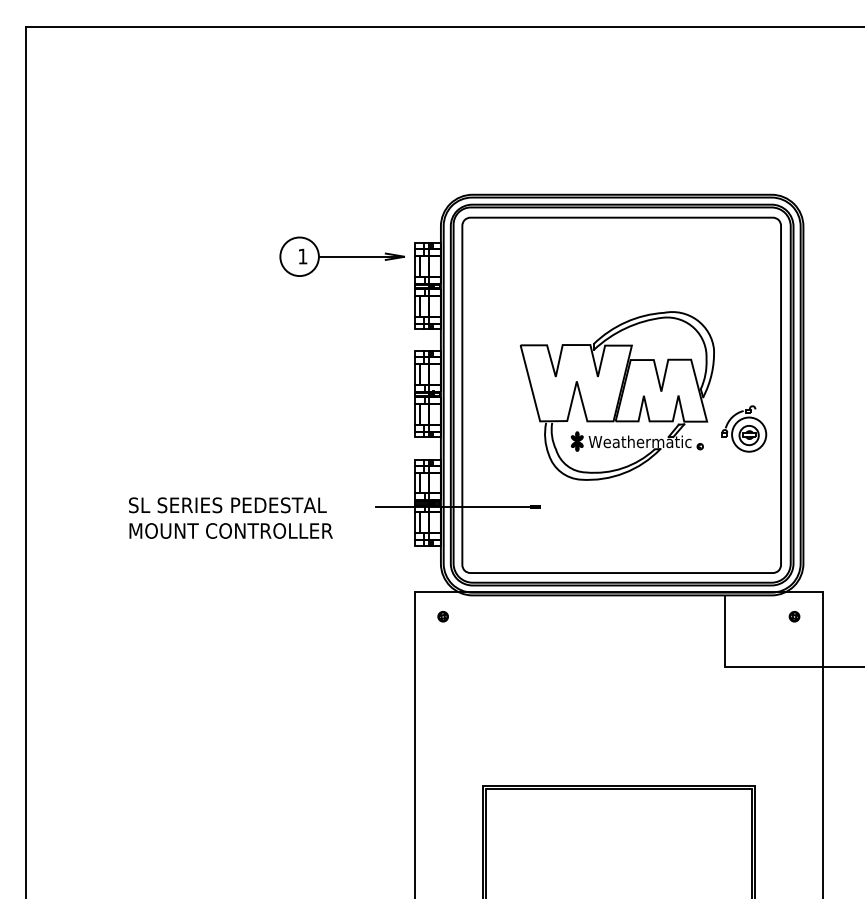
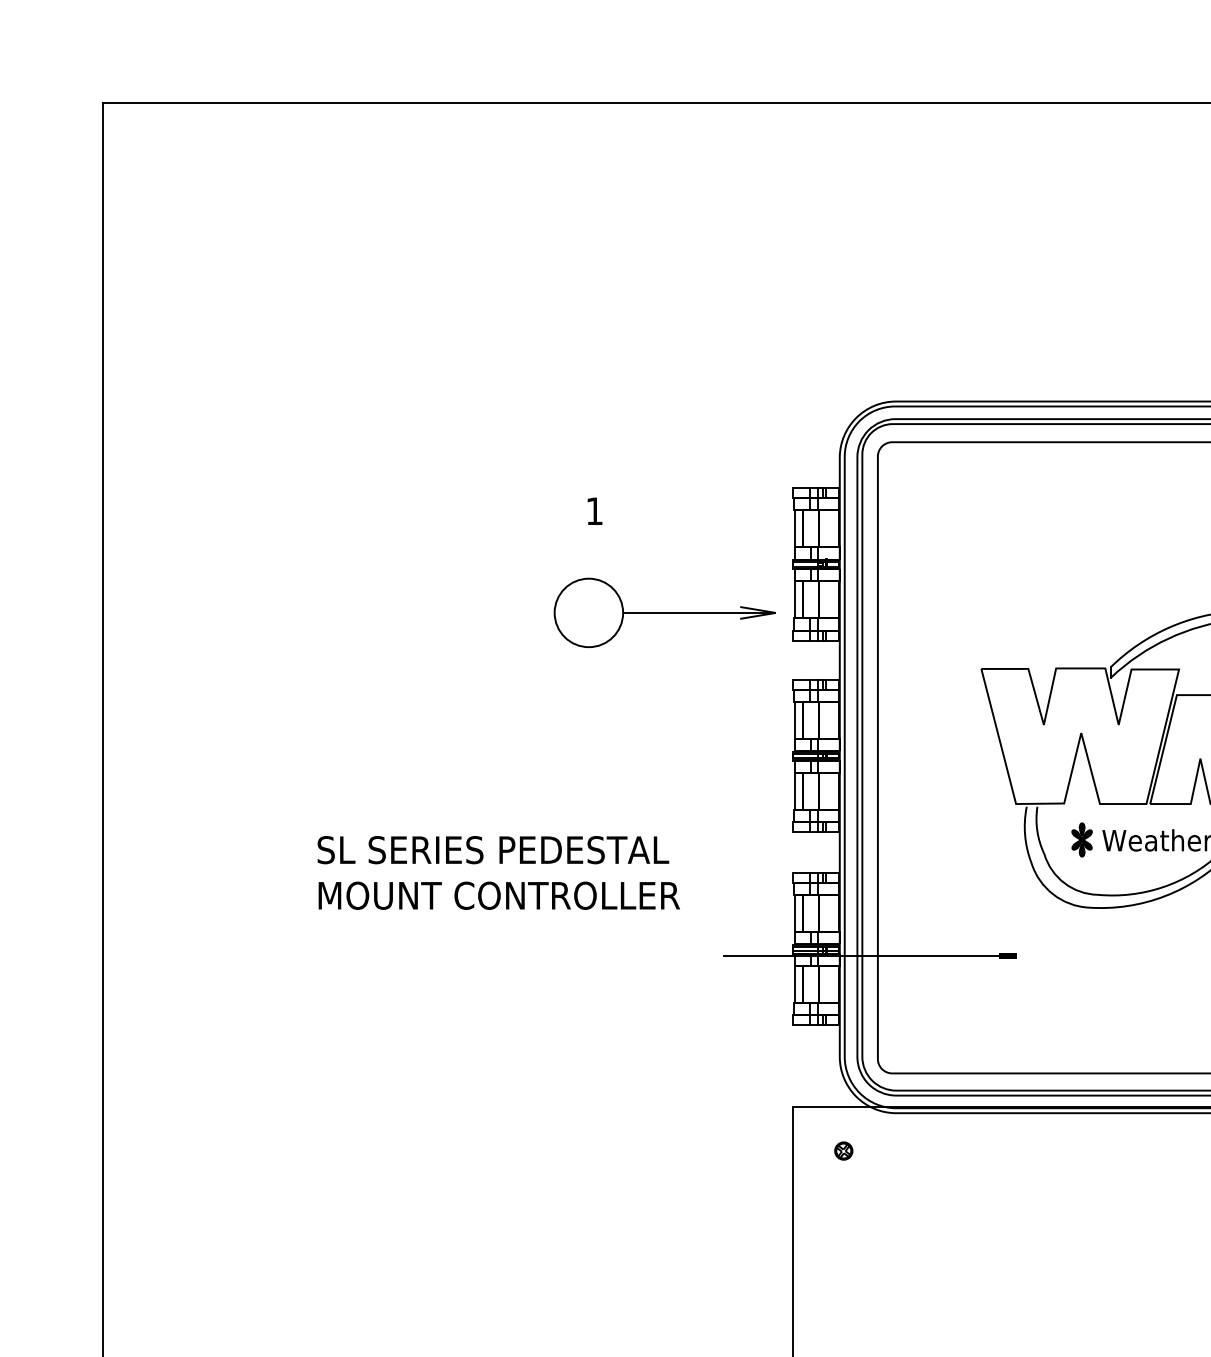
part: (341, 256) -> (663, 612), moved
text: (230, 517) -> (498, 871), moved

